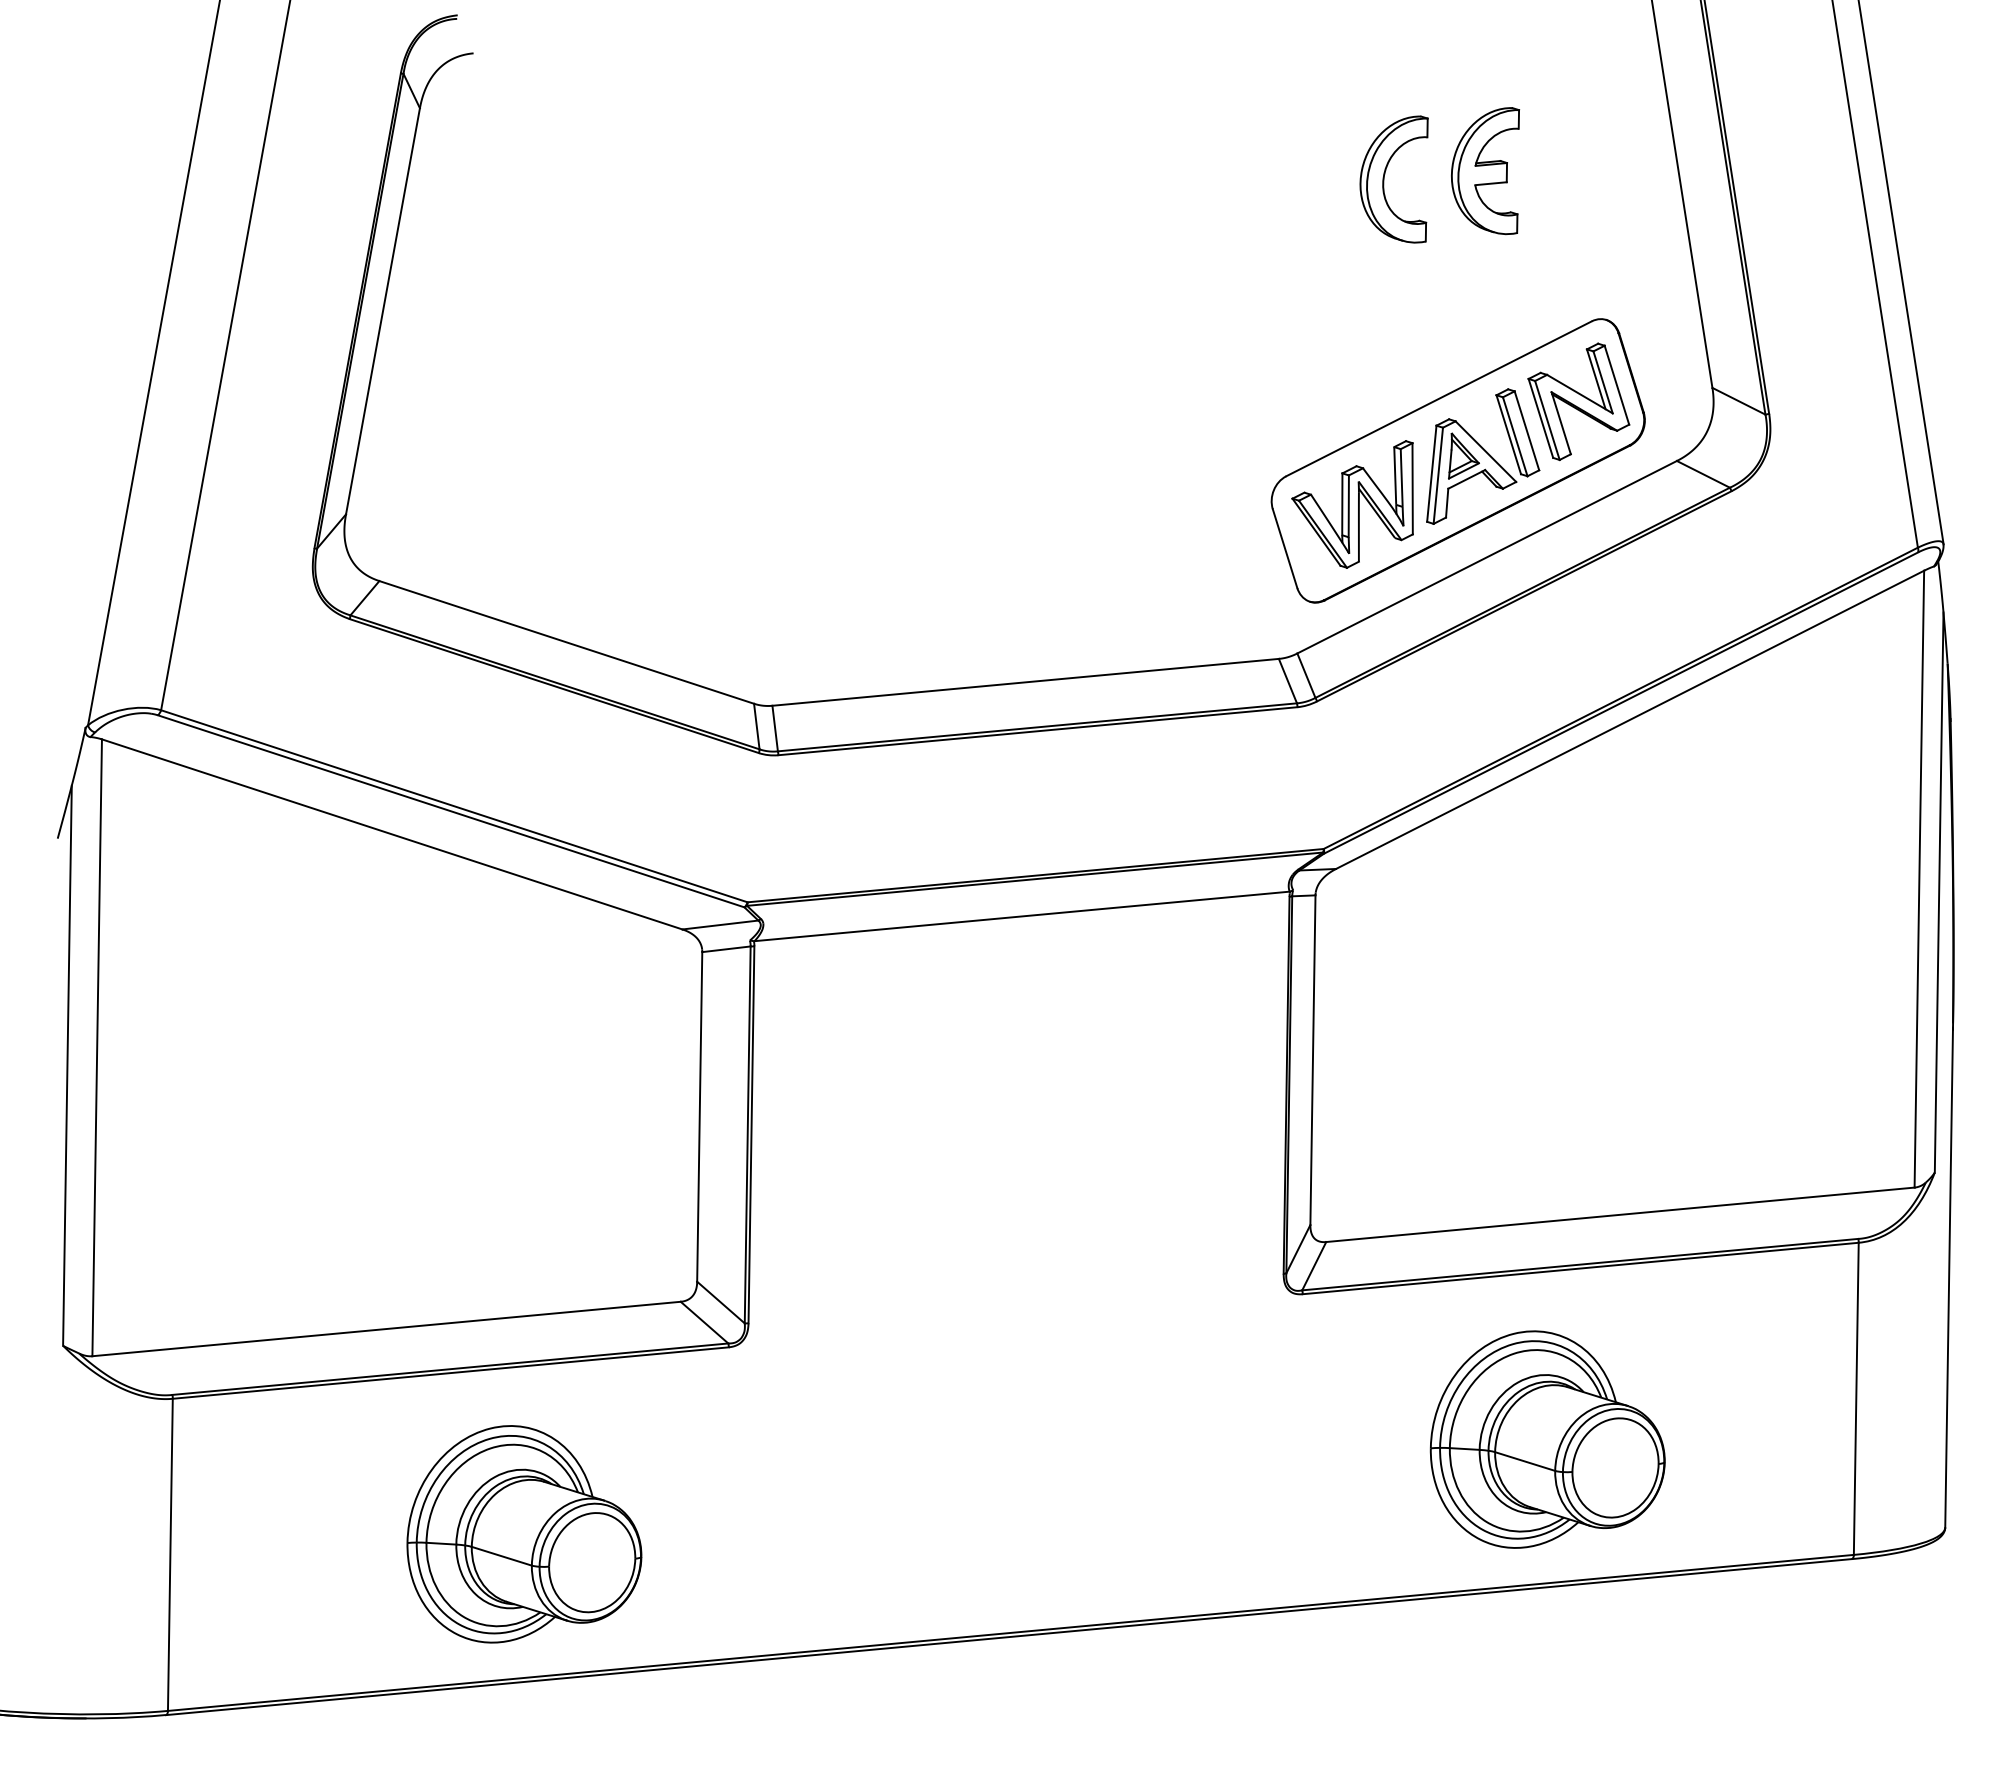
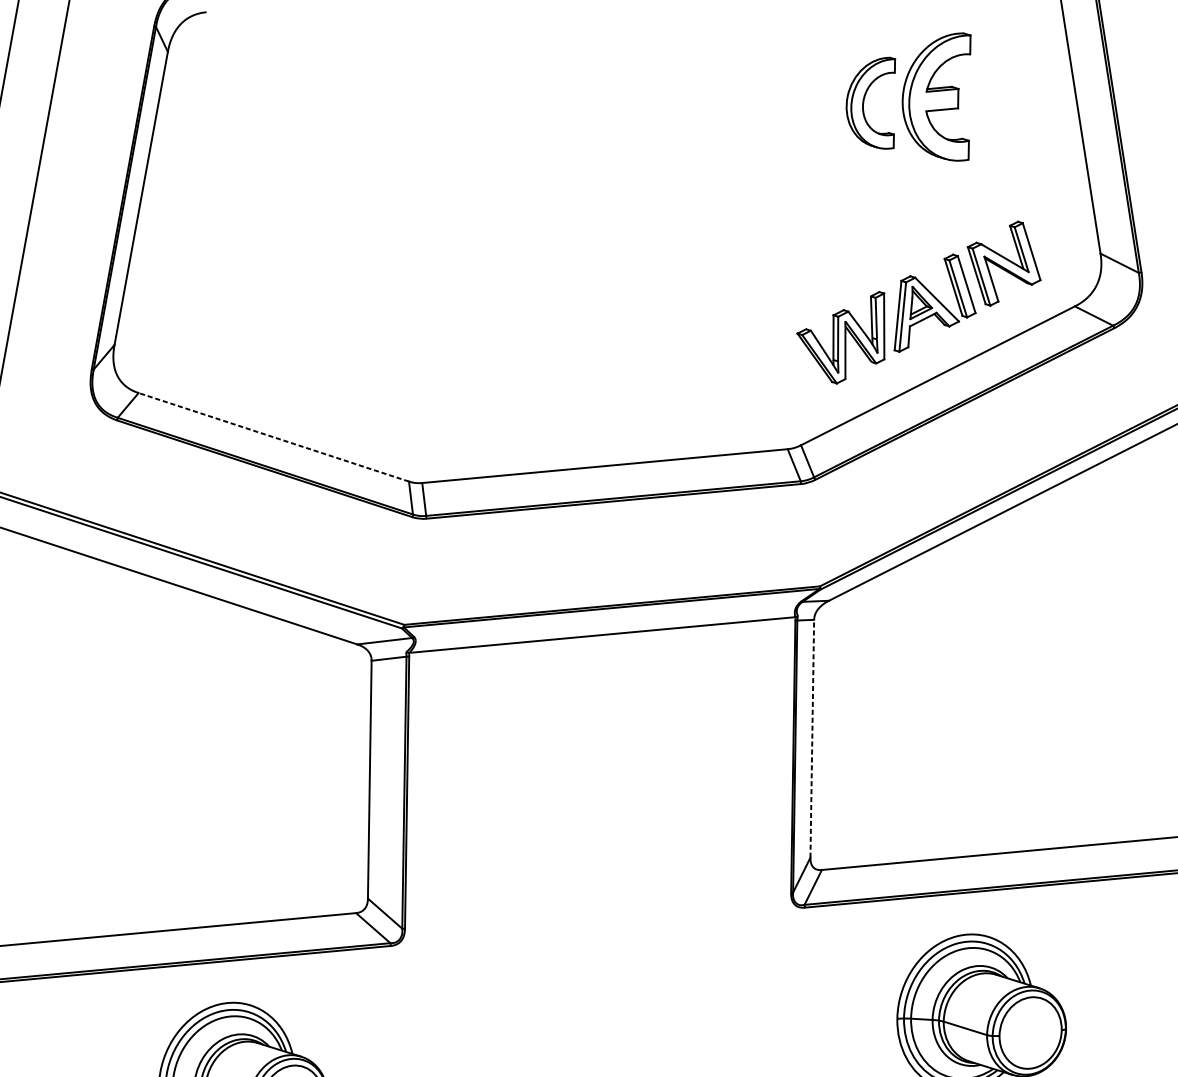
part: (1485, 171) -> (936, 97), size x1.4
part: (1457, 460) -> (916, 306), removed
line: (566, 642) -> (273, 437), solid -> dashed
line: (1312, 1060) -> (811, 738), solid -> dashed

